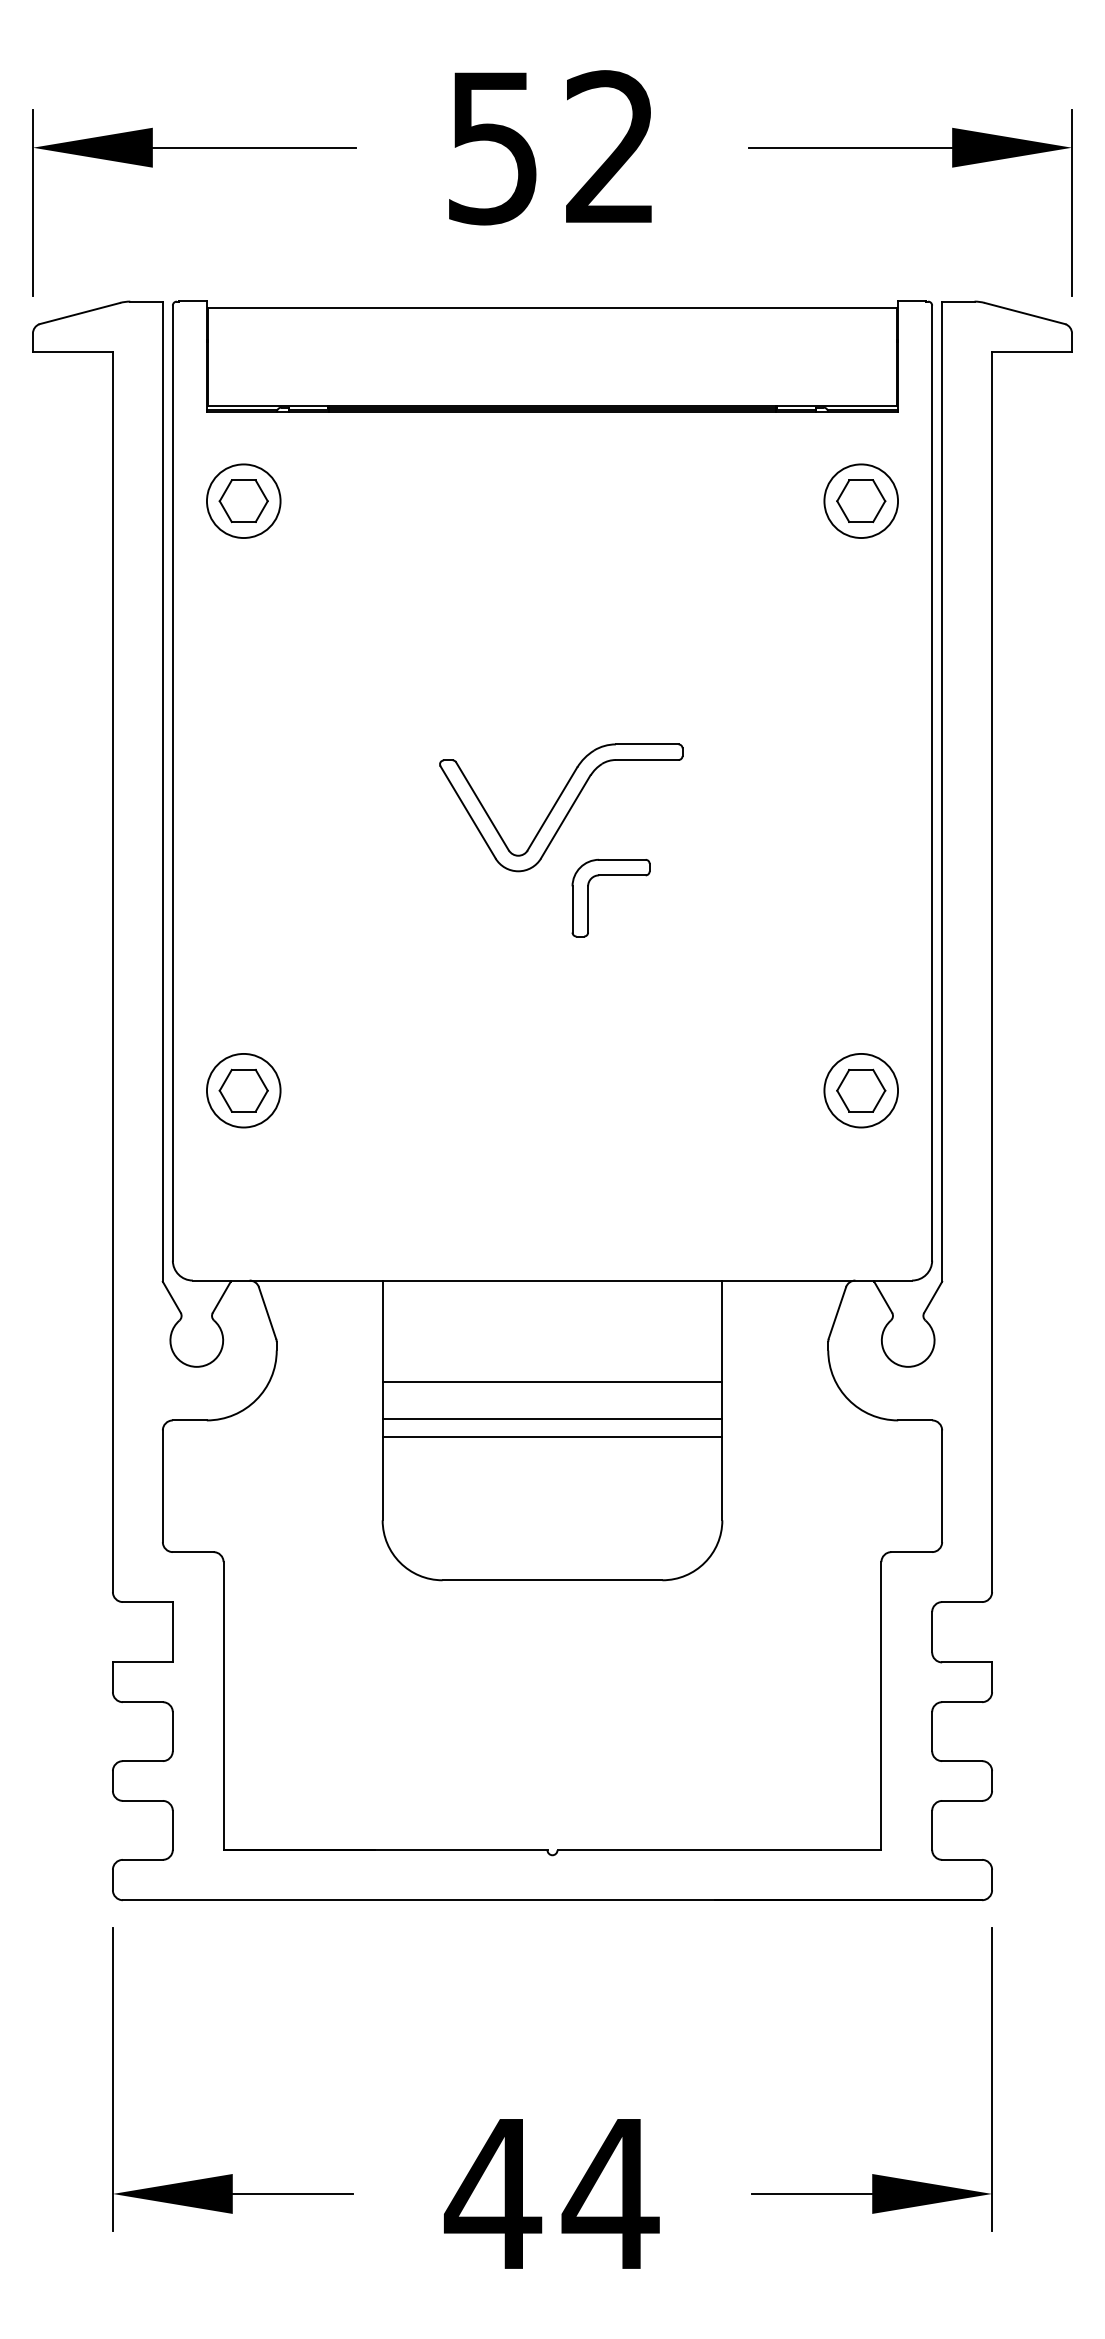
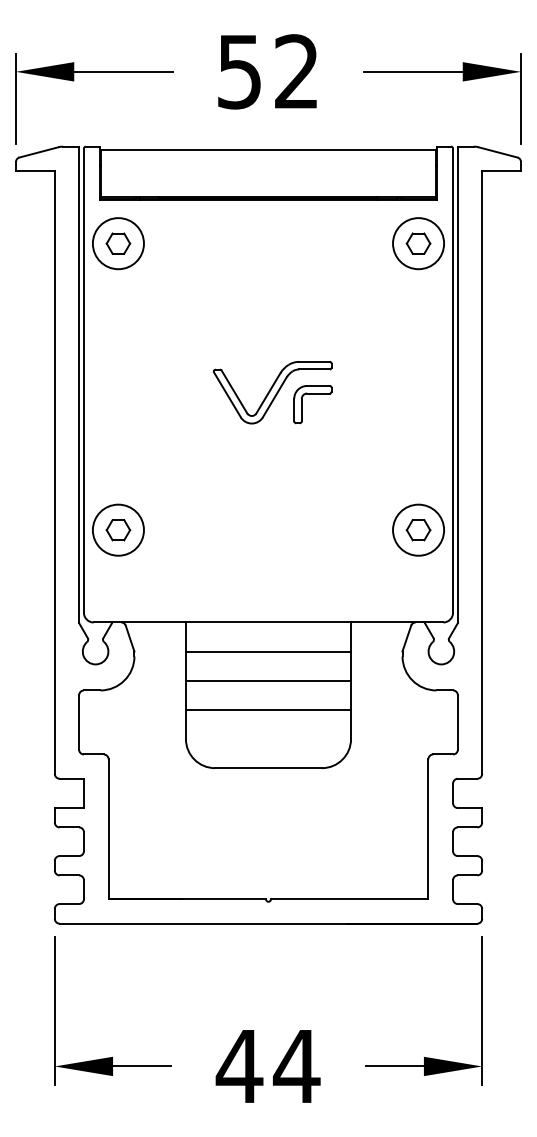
circle: (241, 500) -> (117, 243), size x1.43
circle: (861, 500) -> (418, 243), size x1.43
part: (610, 877) -> (312, 394), moved
circle: (241, 1089) -> (117, 529), size x1.43
circle: (861, 1089) -> (418, 529), size x1.43
line: (552, 1381) -> (268, 651), moved
line: (552, 1418) -> (268, 709), moved
line: (552, 1436) -> (268, 680), moved

